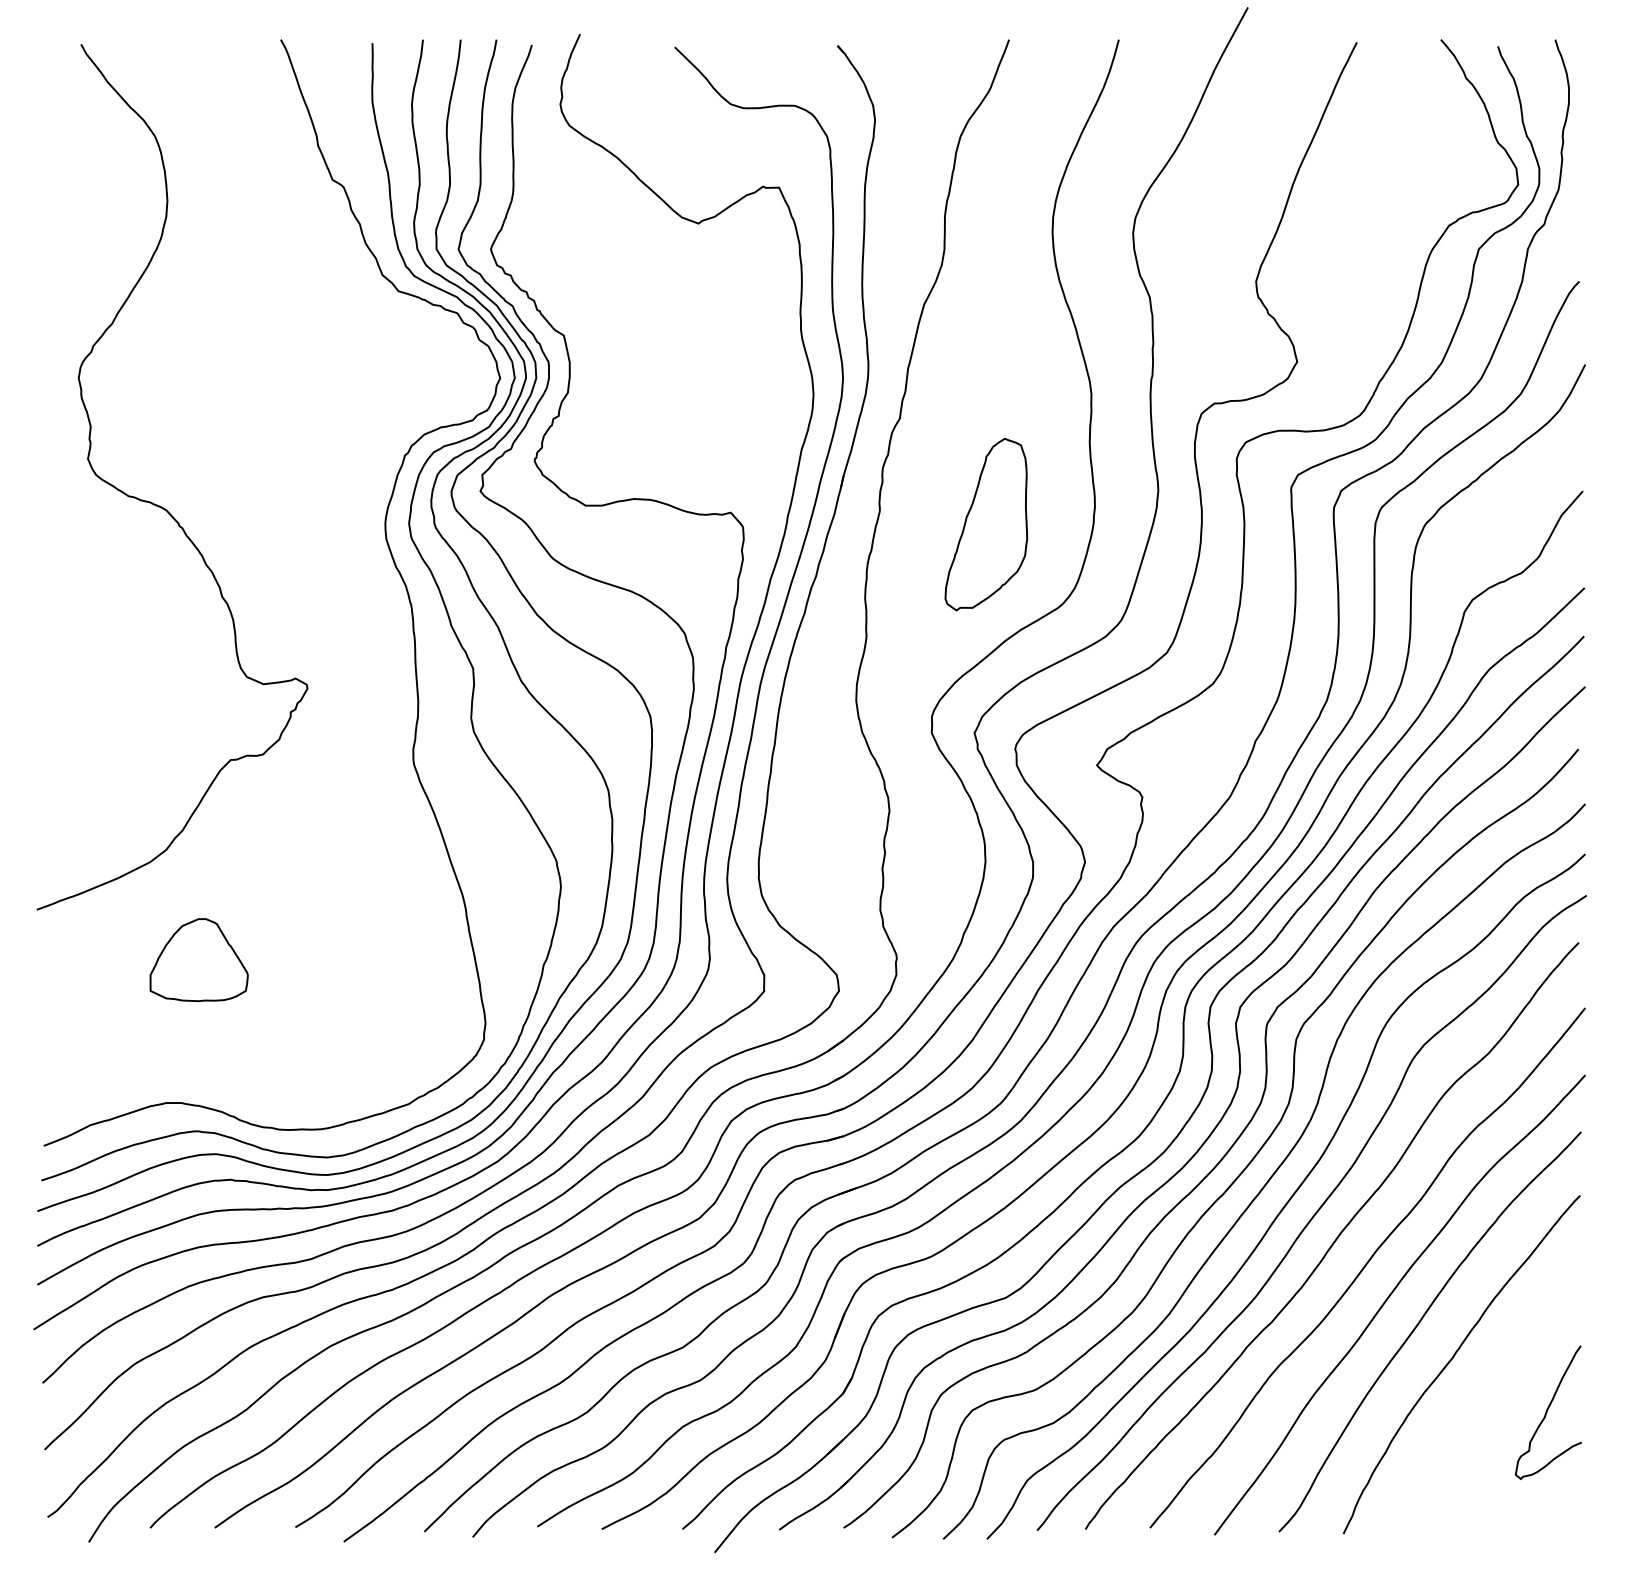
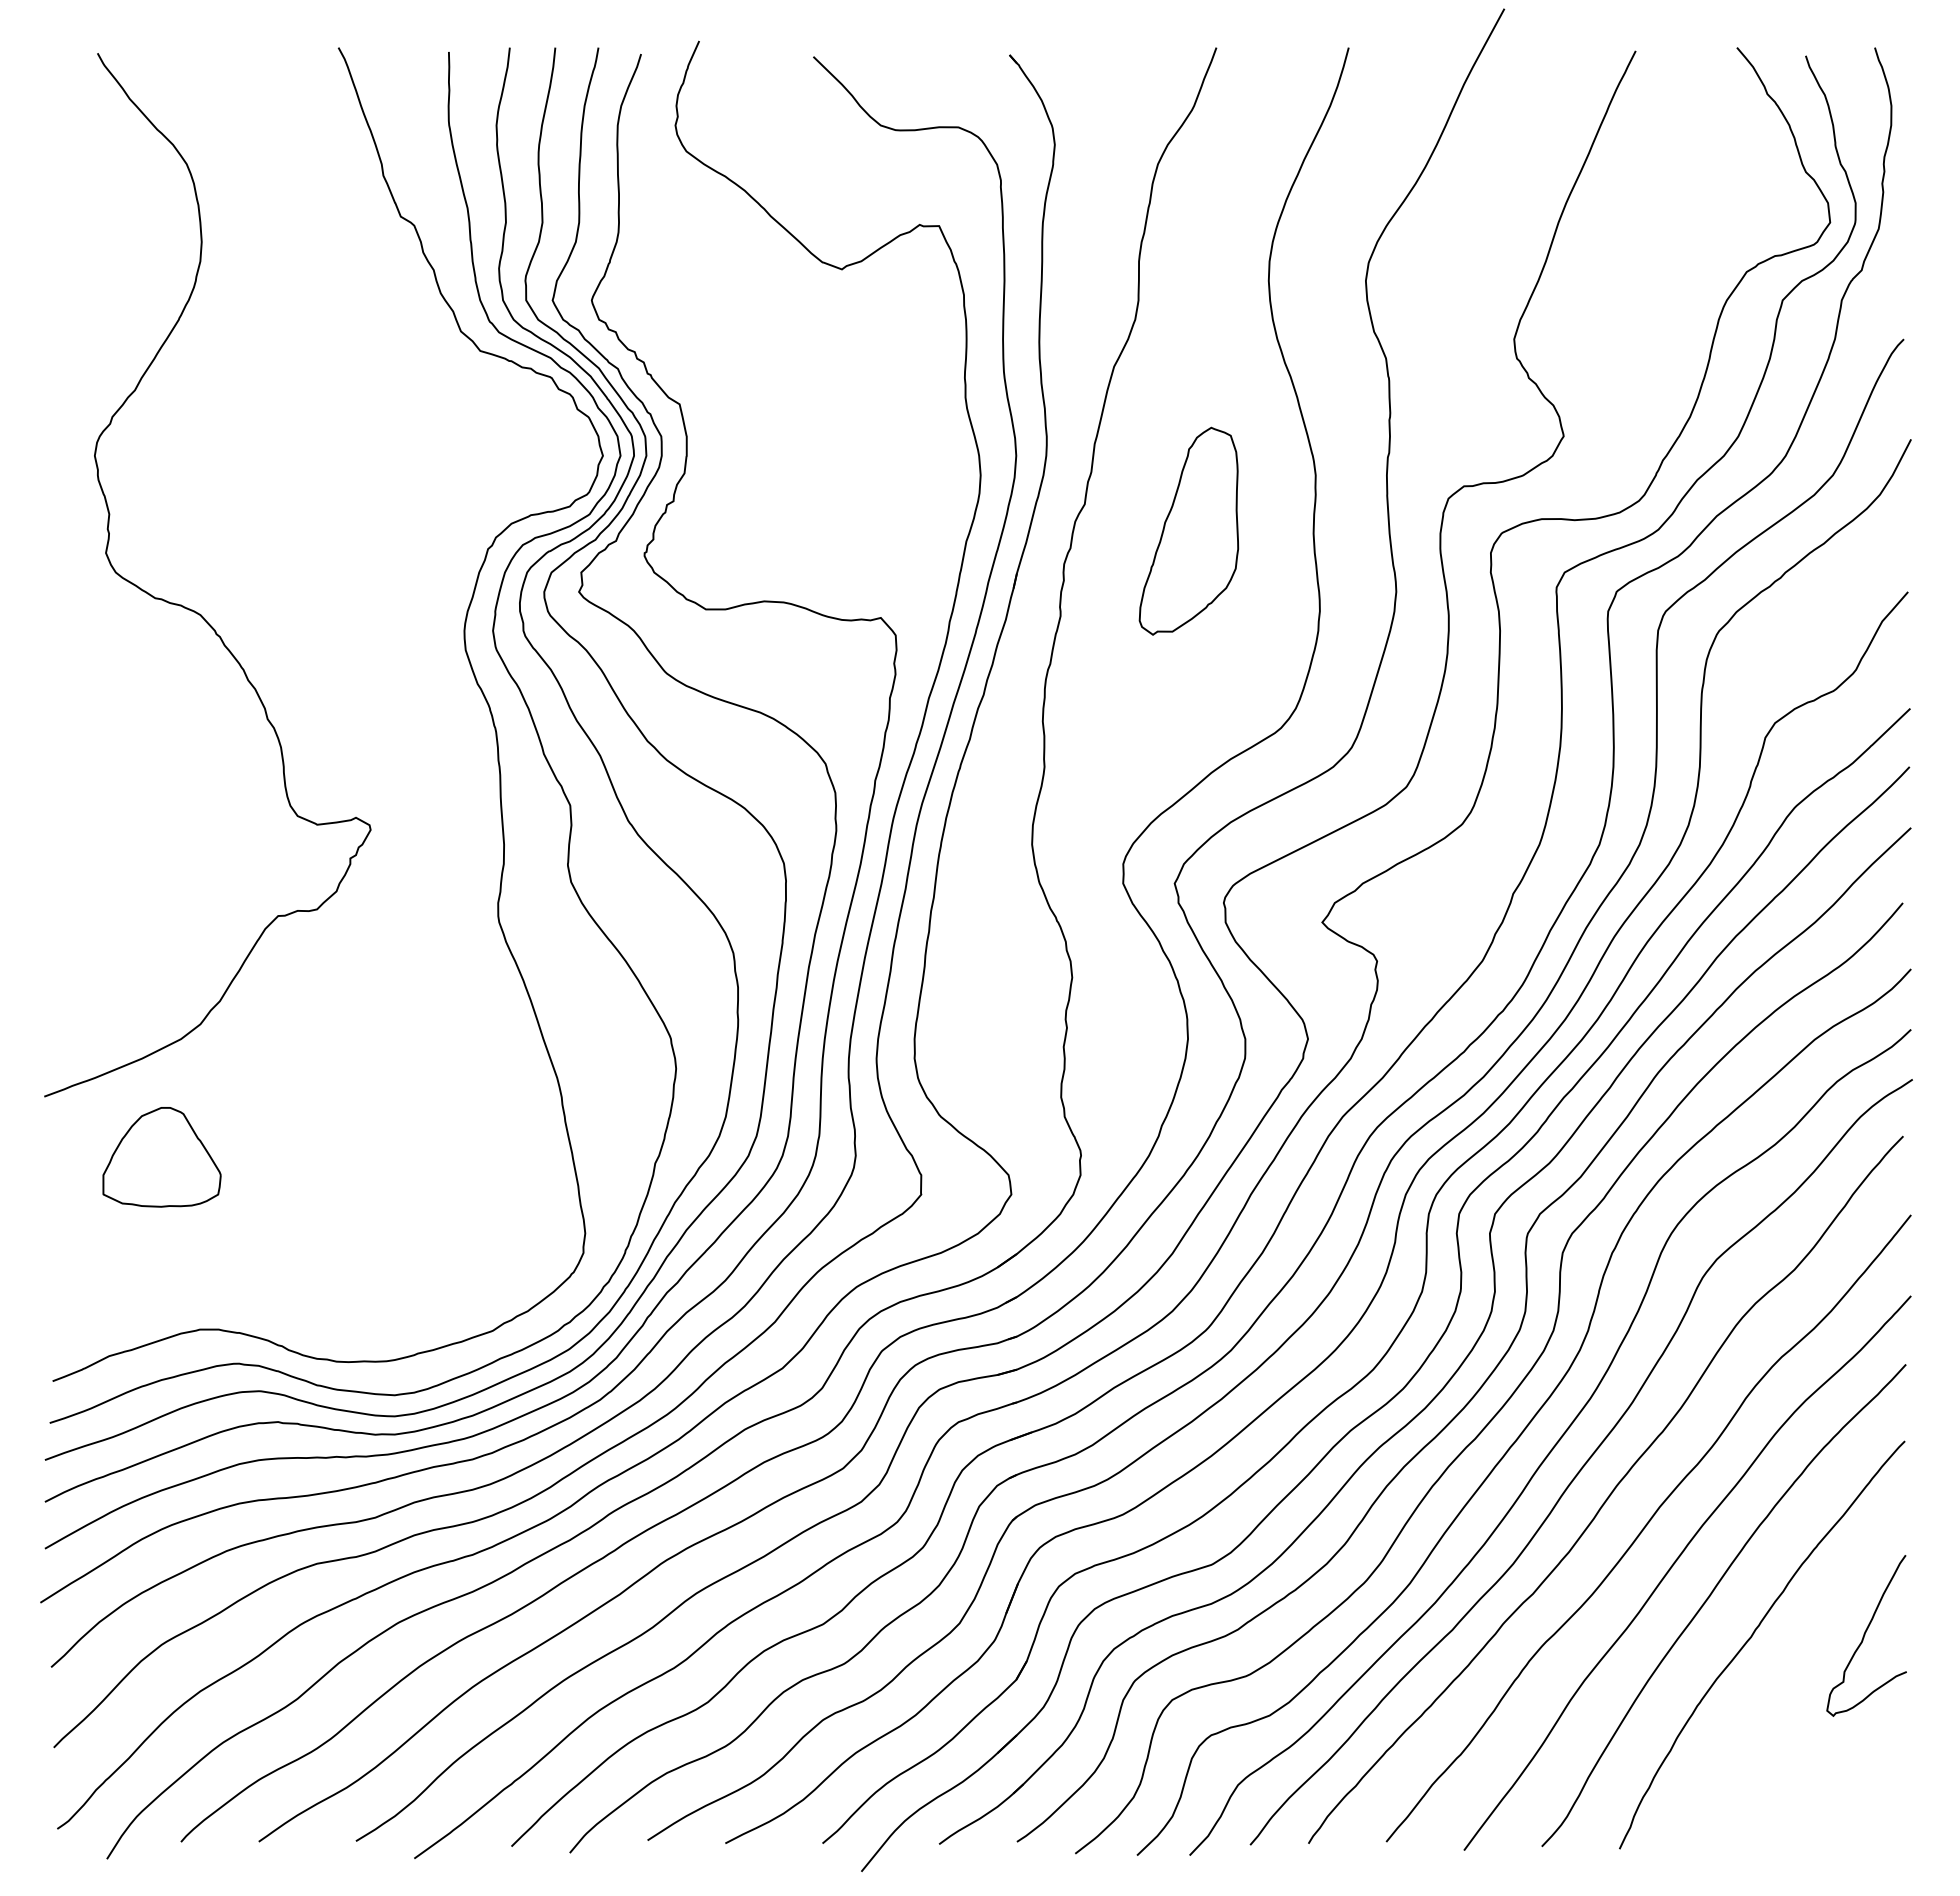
part: (985, 523) -> (1188, 530), moved
part: (198, 960) -> (161, 1157), moved
curve: (1547, 1412) -> (1865, 1635), moved

